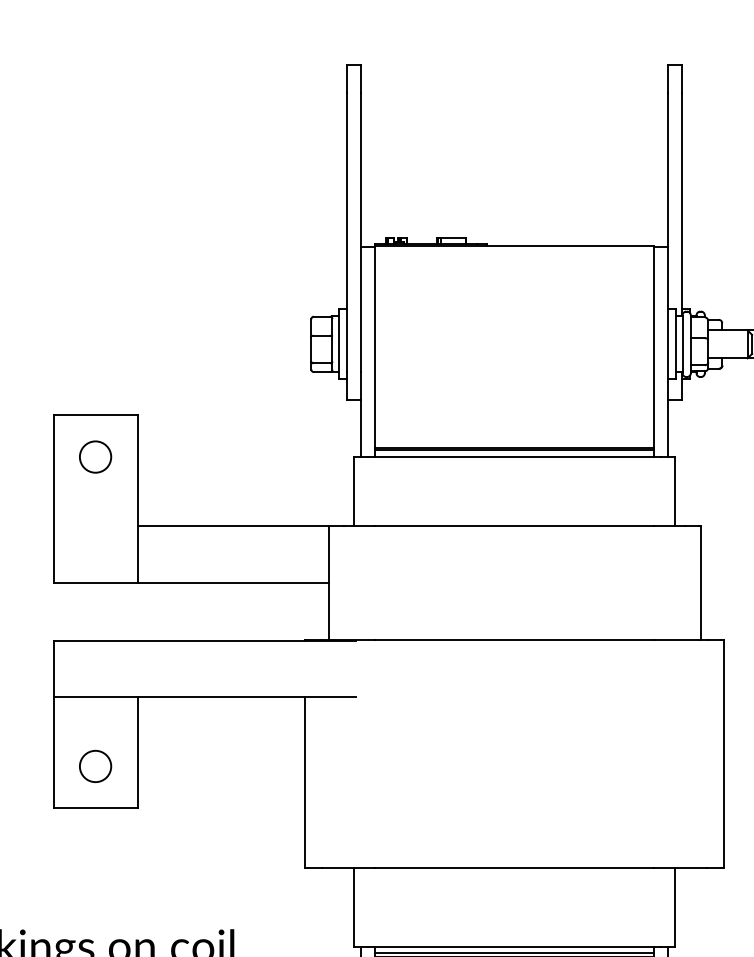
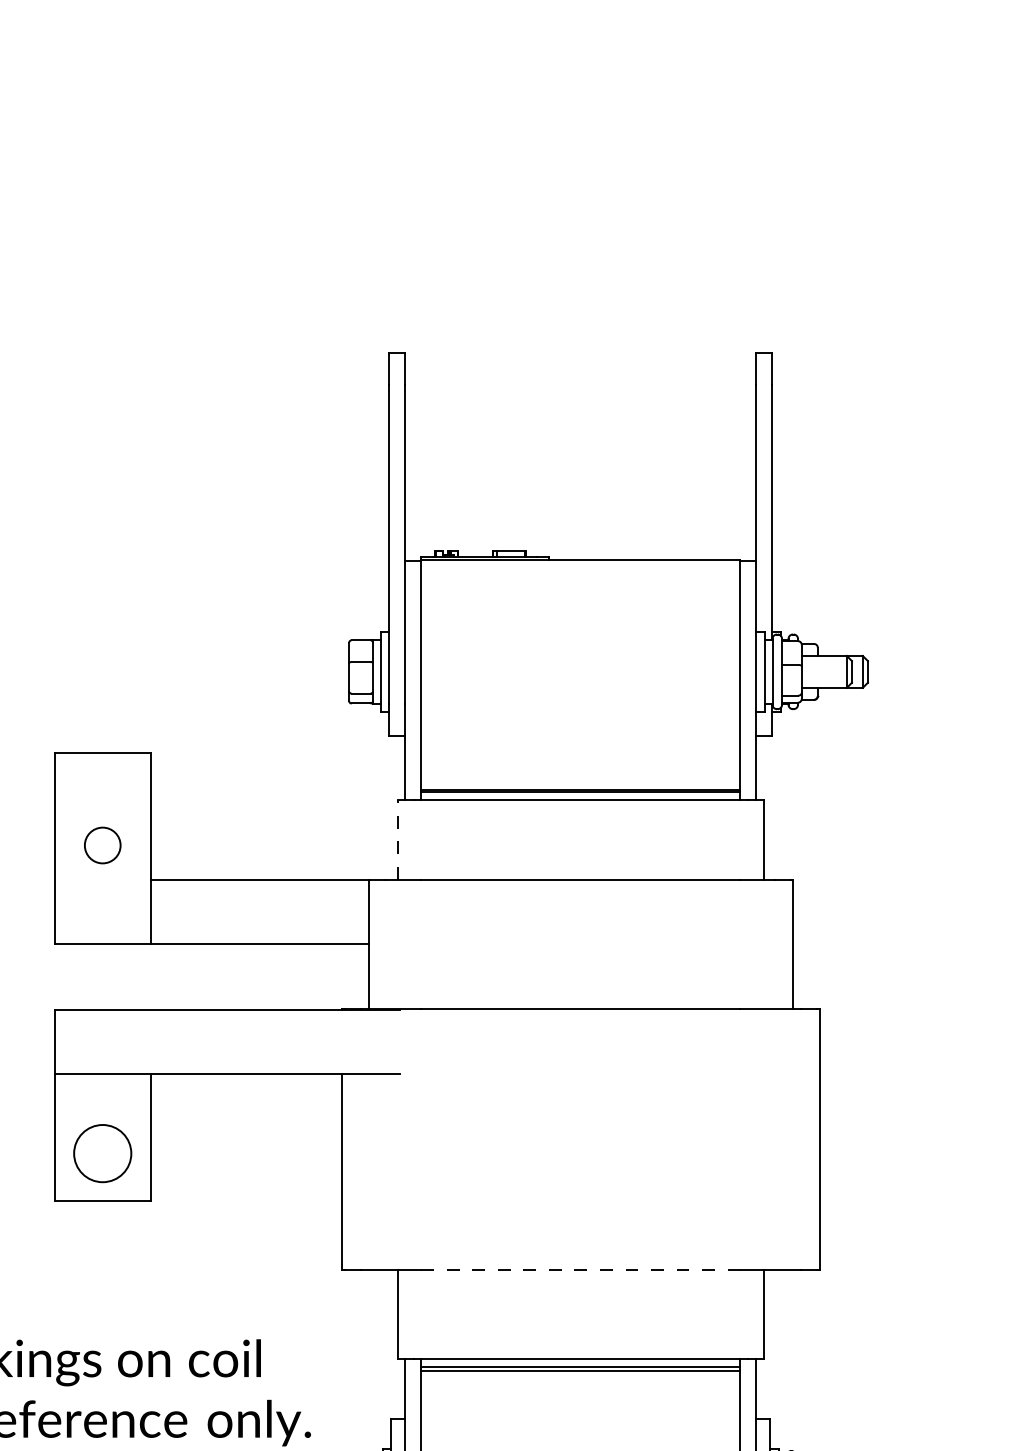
circle: (95, 457) -> (102, 845), moved
line: (353, 491) -> (397, 839), solid -> dashed
circle: (95, 766) -> (102, 1153), size x1.6
line: (514, 868) -> (580, 1269), solid -> dashed

